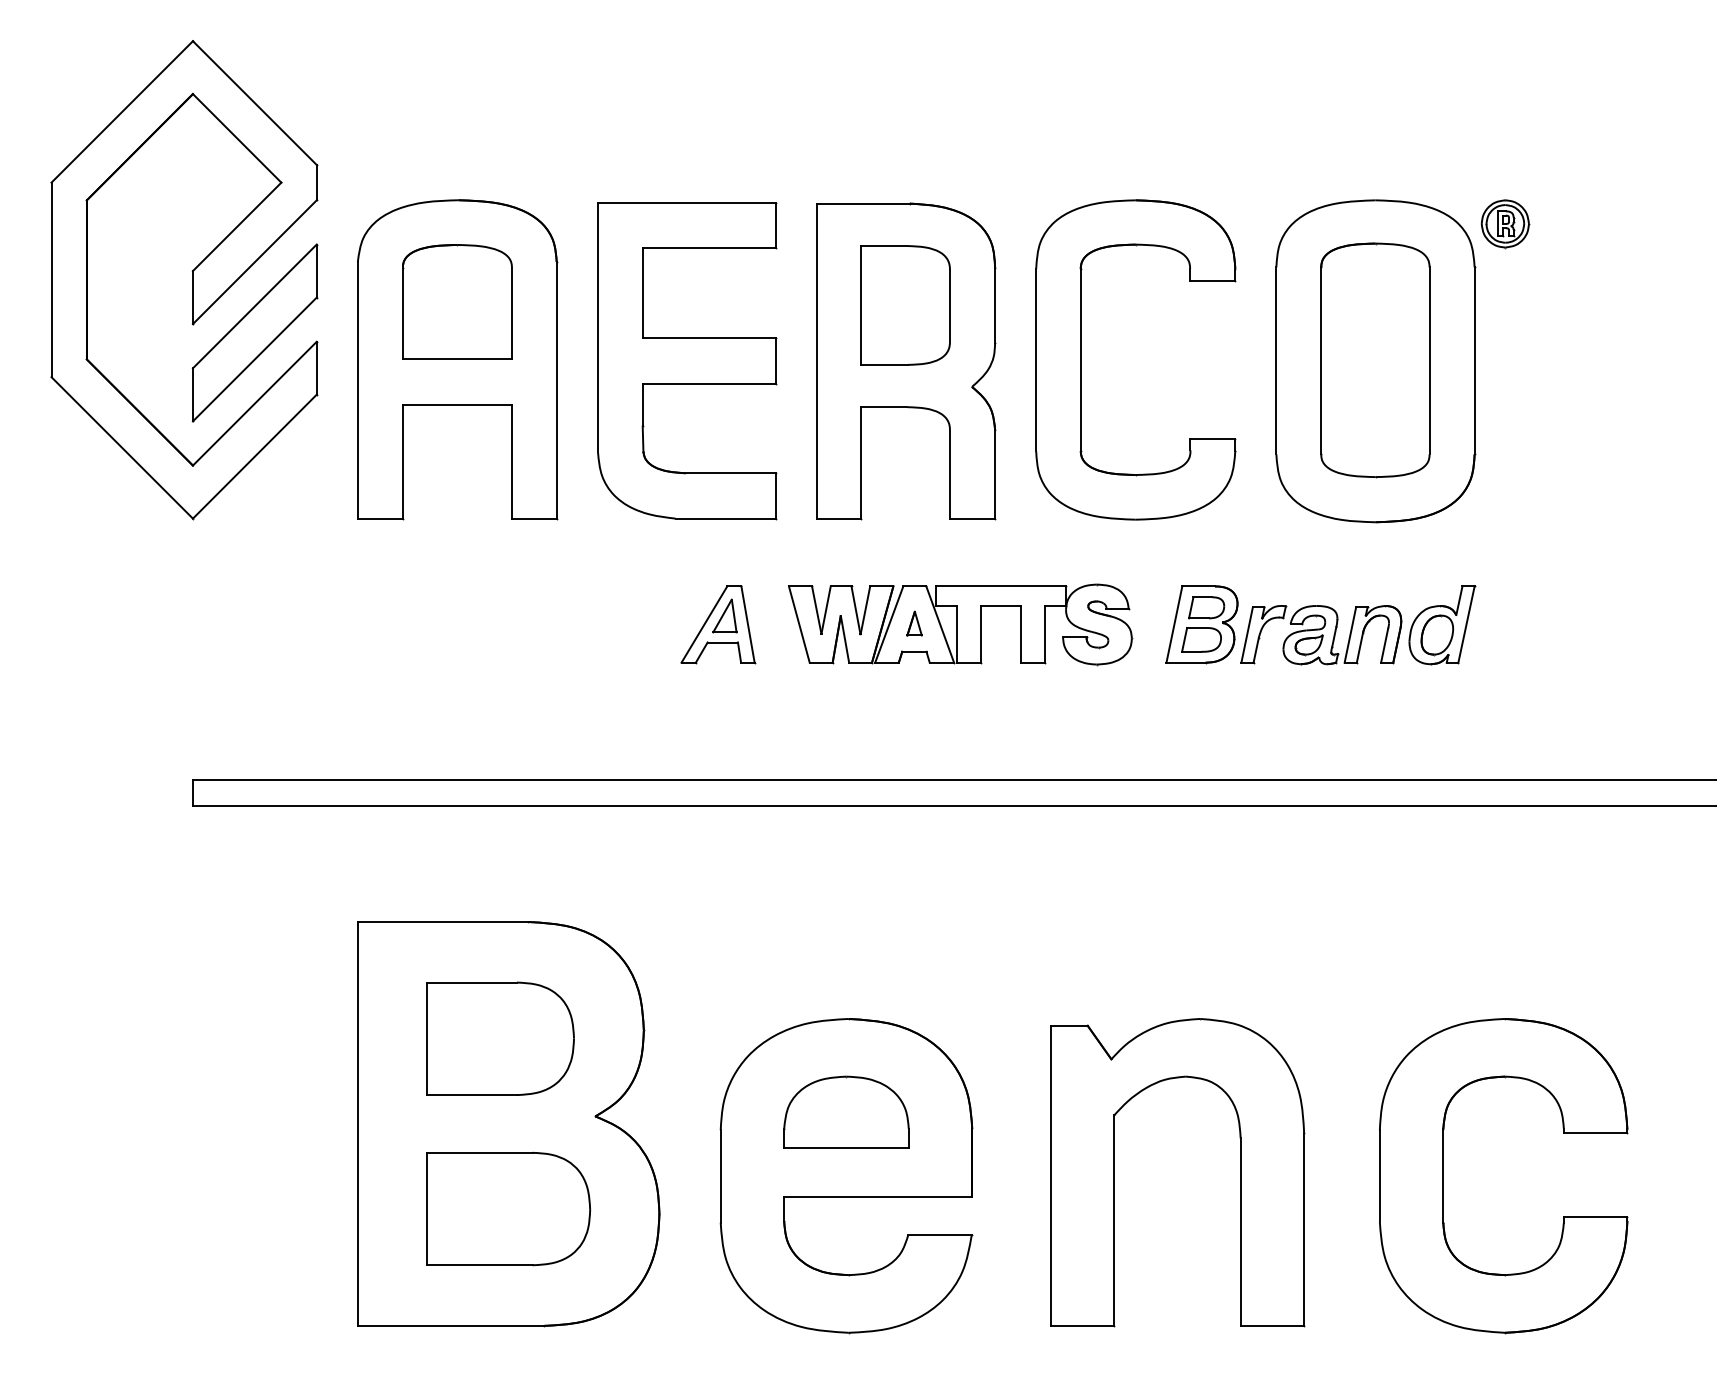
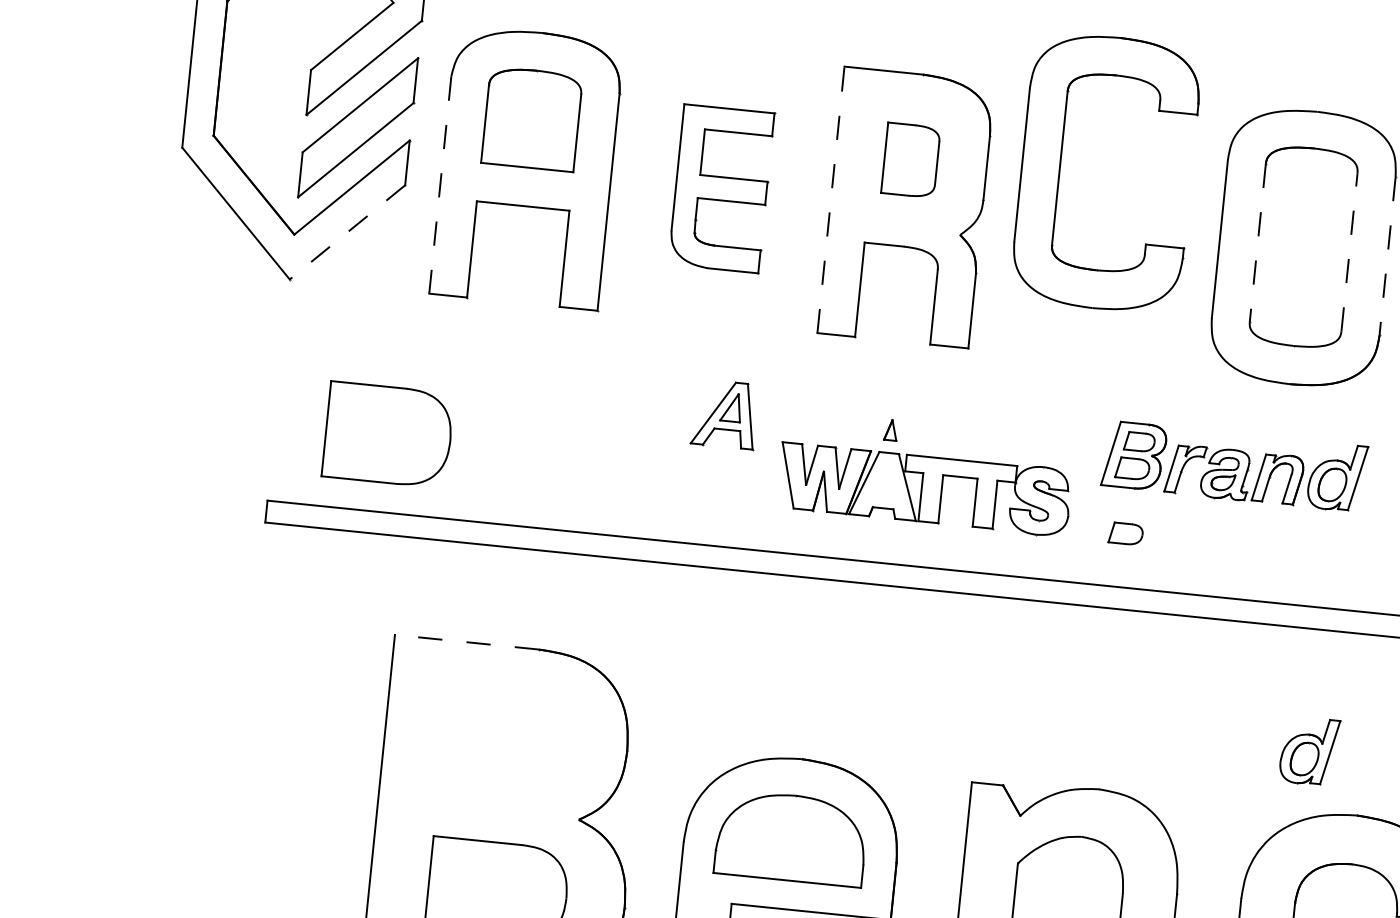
part: (905, 305) -> (910, 160), size x0.7
part: (1081, 359) -> (1060, 167), moved
line: (1321, 360) -> (1258, 242), solid -> dashed
line: (1429, 360) -> (1349, 251), solid -> dashed
line: (1474, 360) -> (1387, 255), solid -> dashed
part: (687, 361) -> (721, 189), size x0.6
line: (816, 361) -> (830, 200), solid -> dashed
line: (357, 390) -> (440, 185), solid -> dashed
line: (254, 456) -> (347, 232), solid -> dashed
part: (960, 624) -> (924, 489), moved
part: (1201, 716) -> (1125, 533), added
line: (442, 922) -> (466, 642), solid -> dashed
part: (1442, 949) -> (1309, 751), added
part: (500, 1038) -> (388, 434), moved
part: (846, 1111) -> (791, 837), size x1.4

